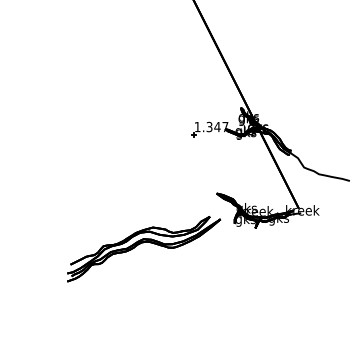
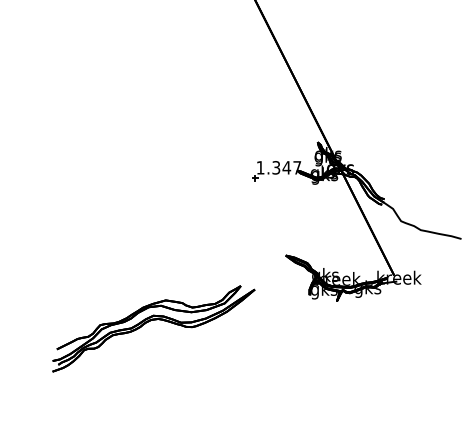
part: (141, 243) -> (150, 321), moved

